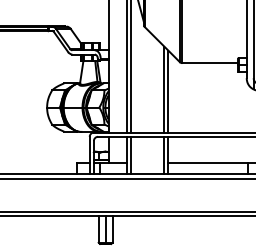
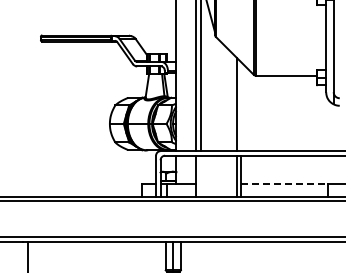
line: (168, 91) -> (241, 106), removed
line: (130, 155) -> (200, 175), removed
line: (209, 163) -> (285, 184), solid -> dashed

